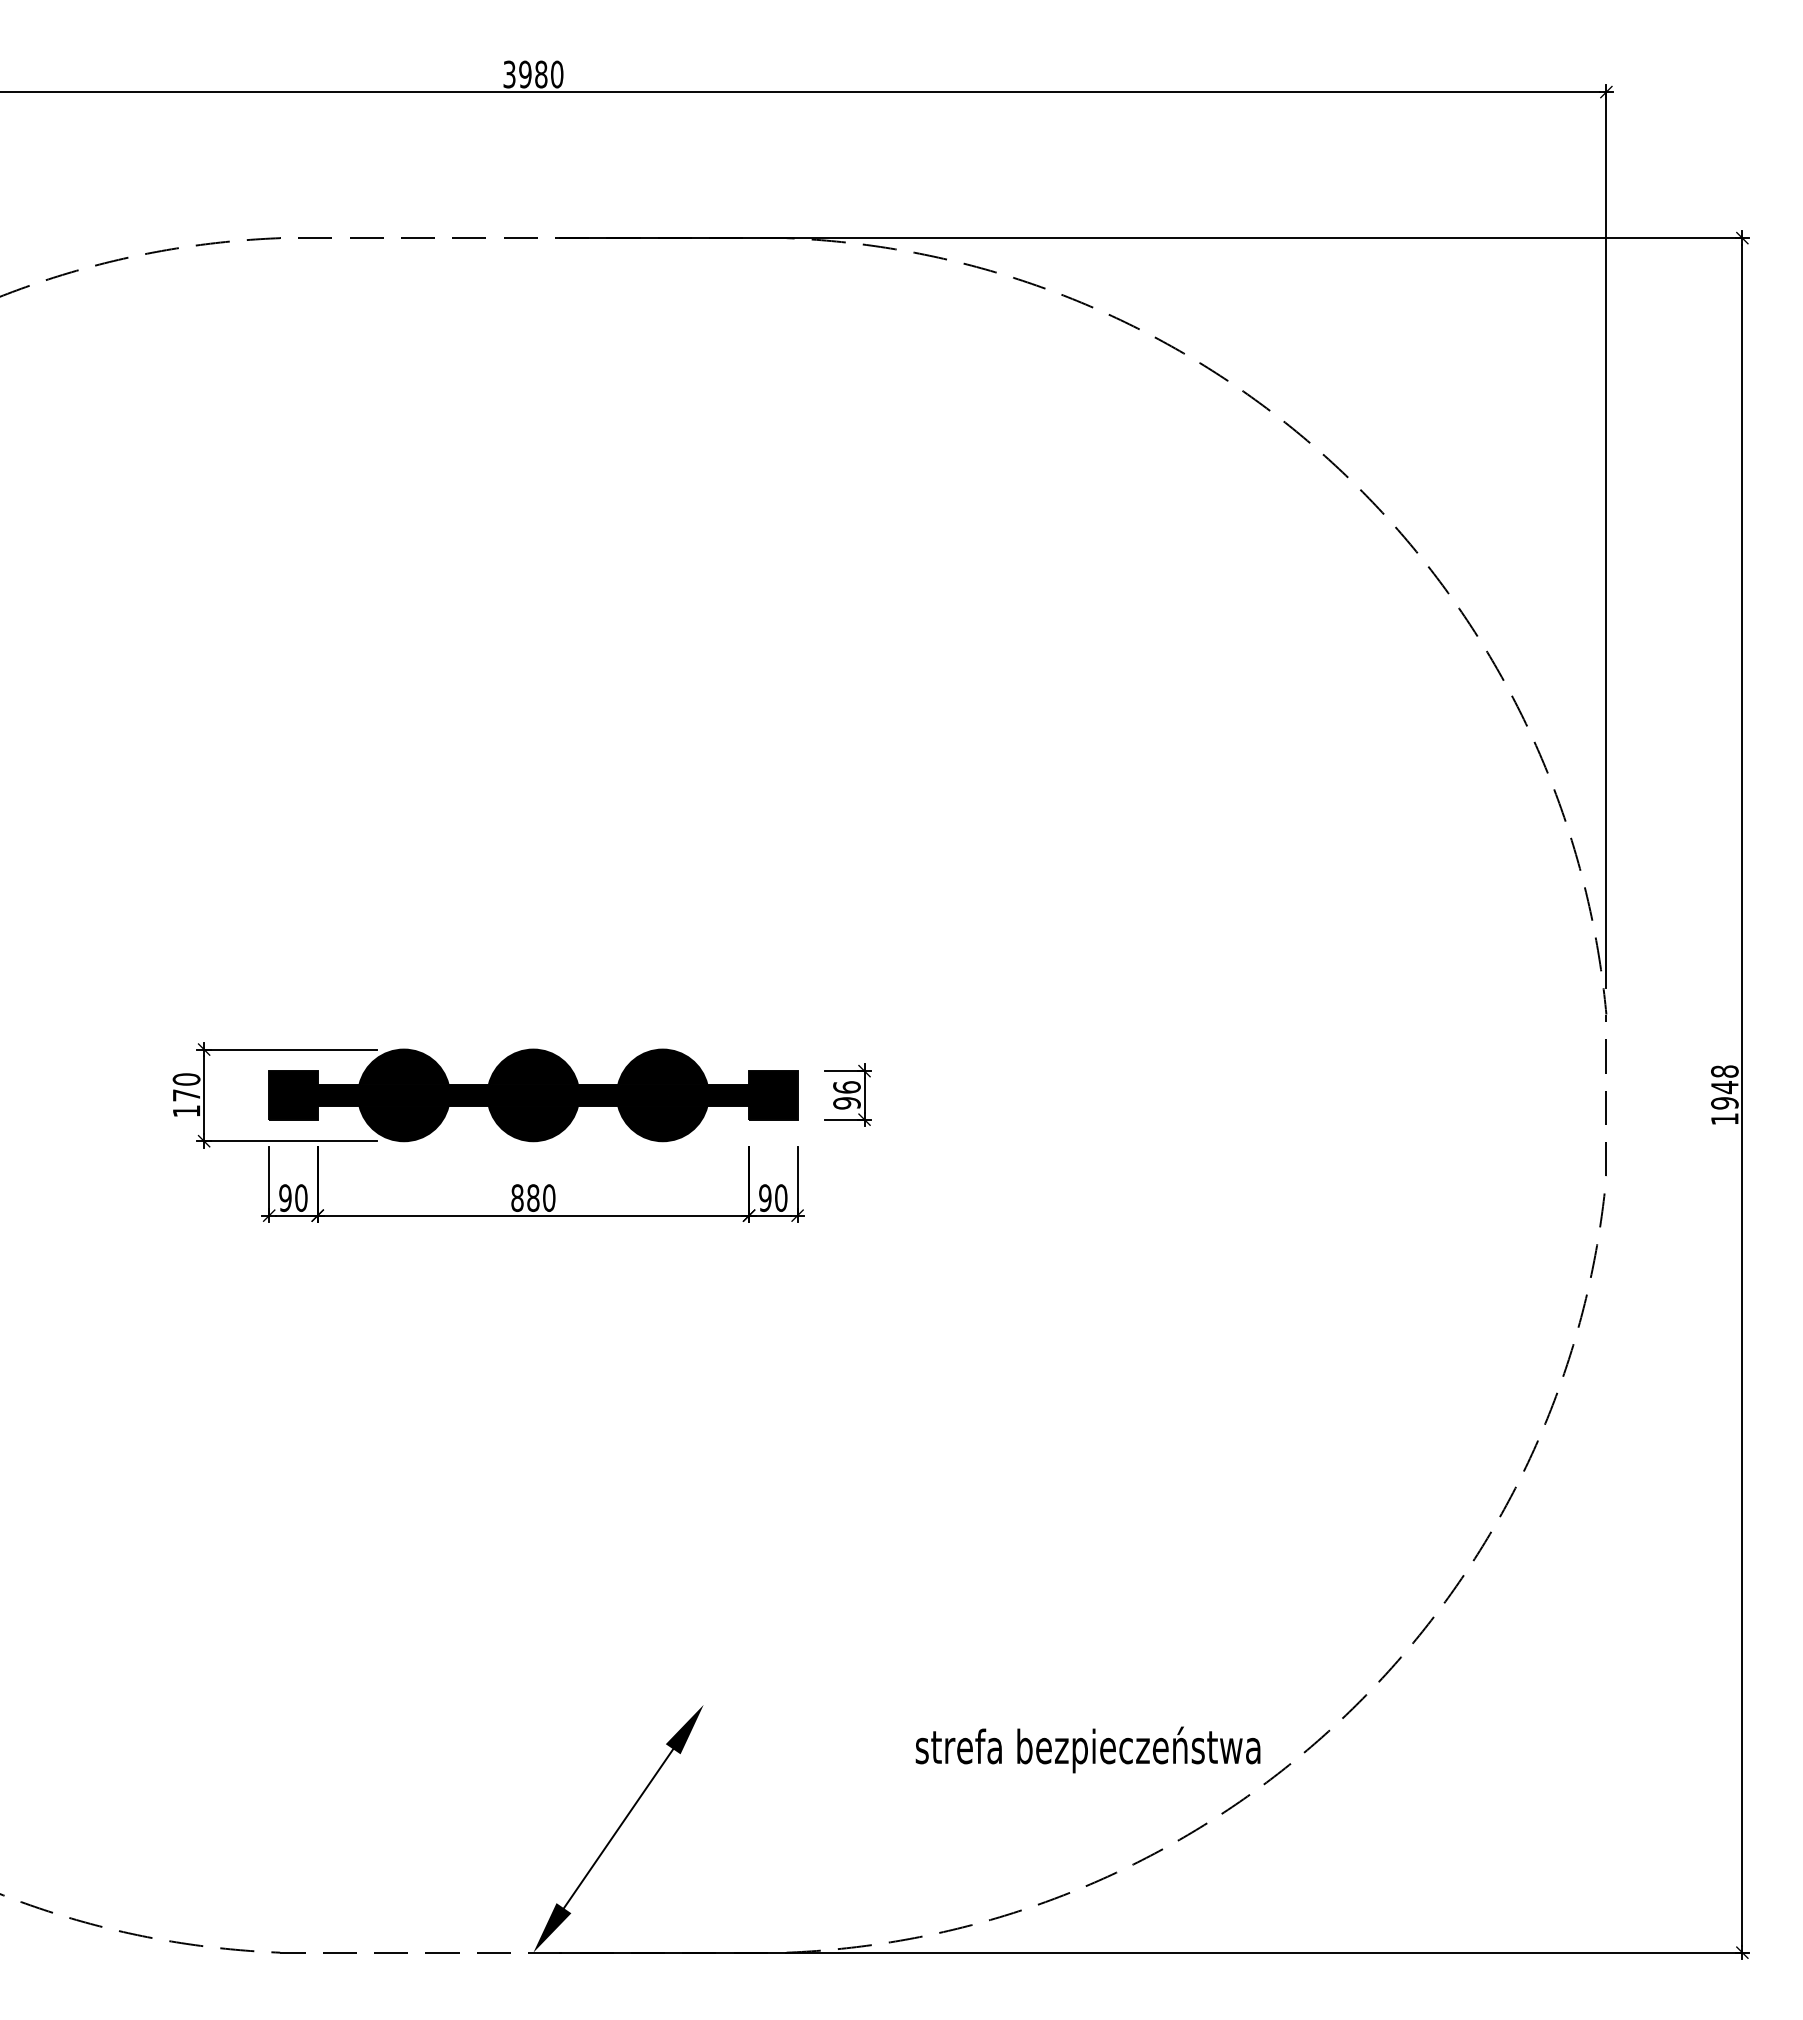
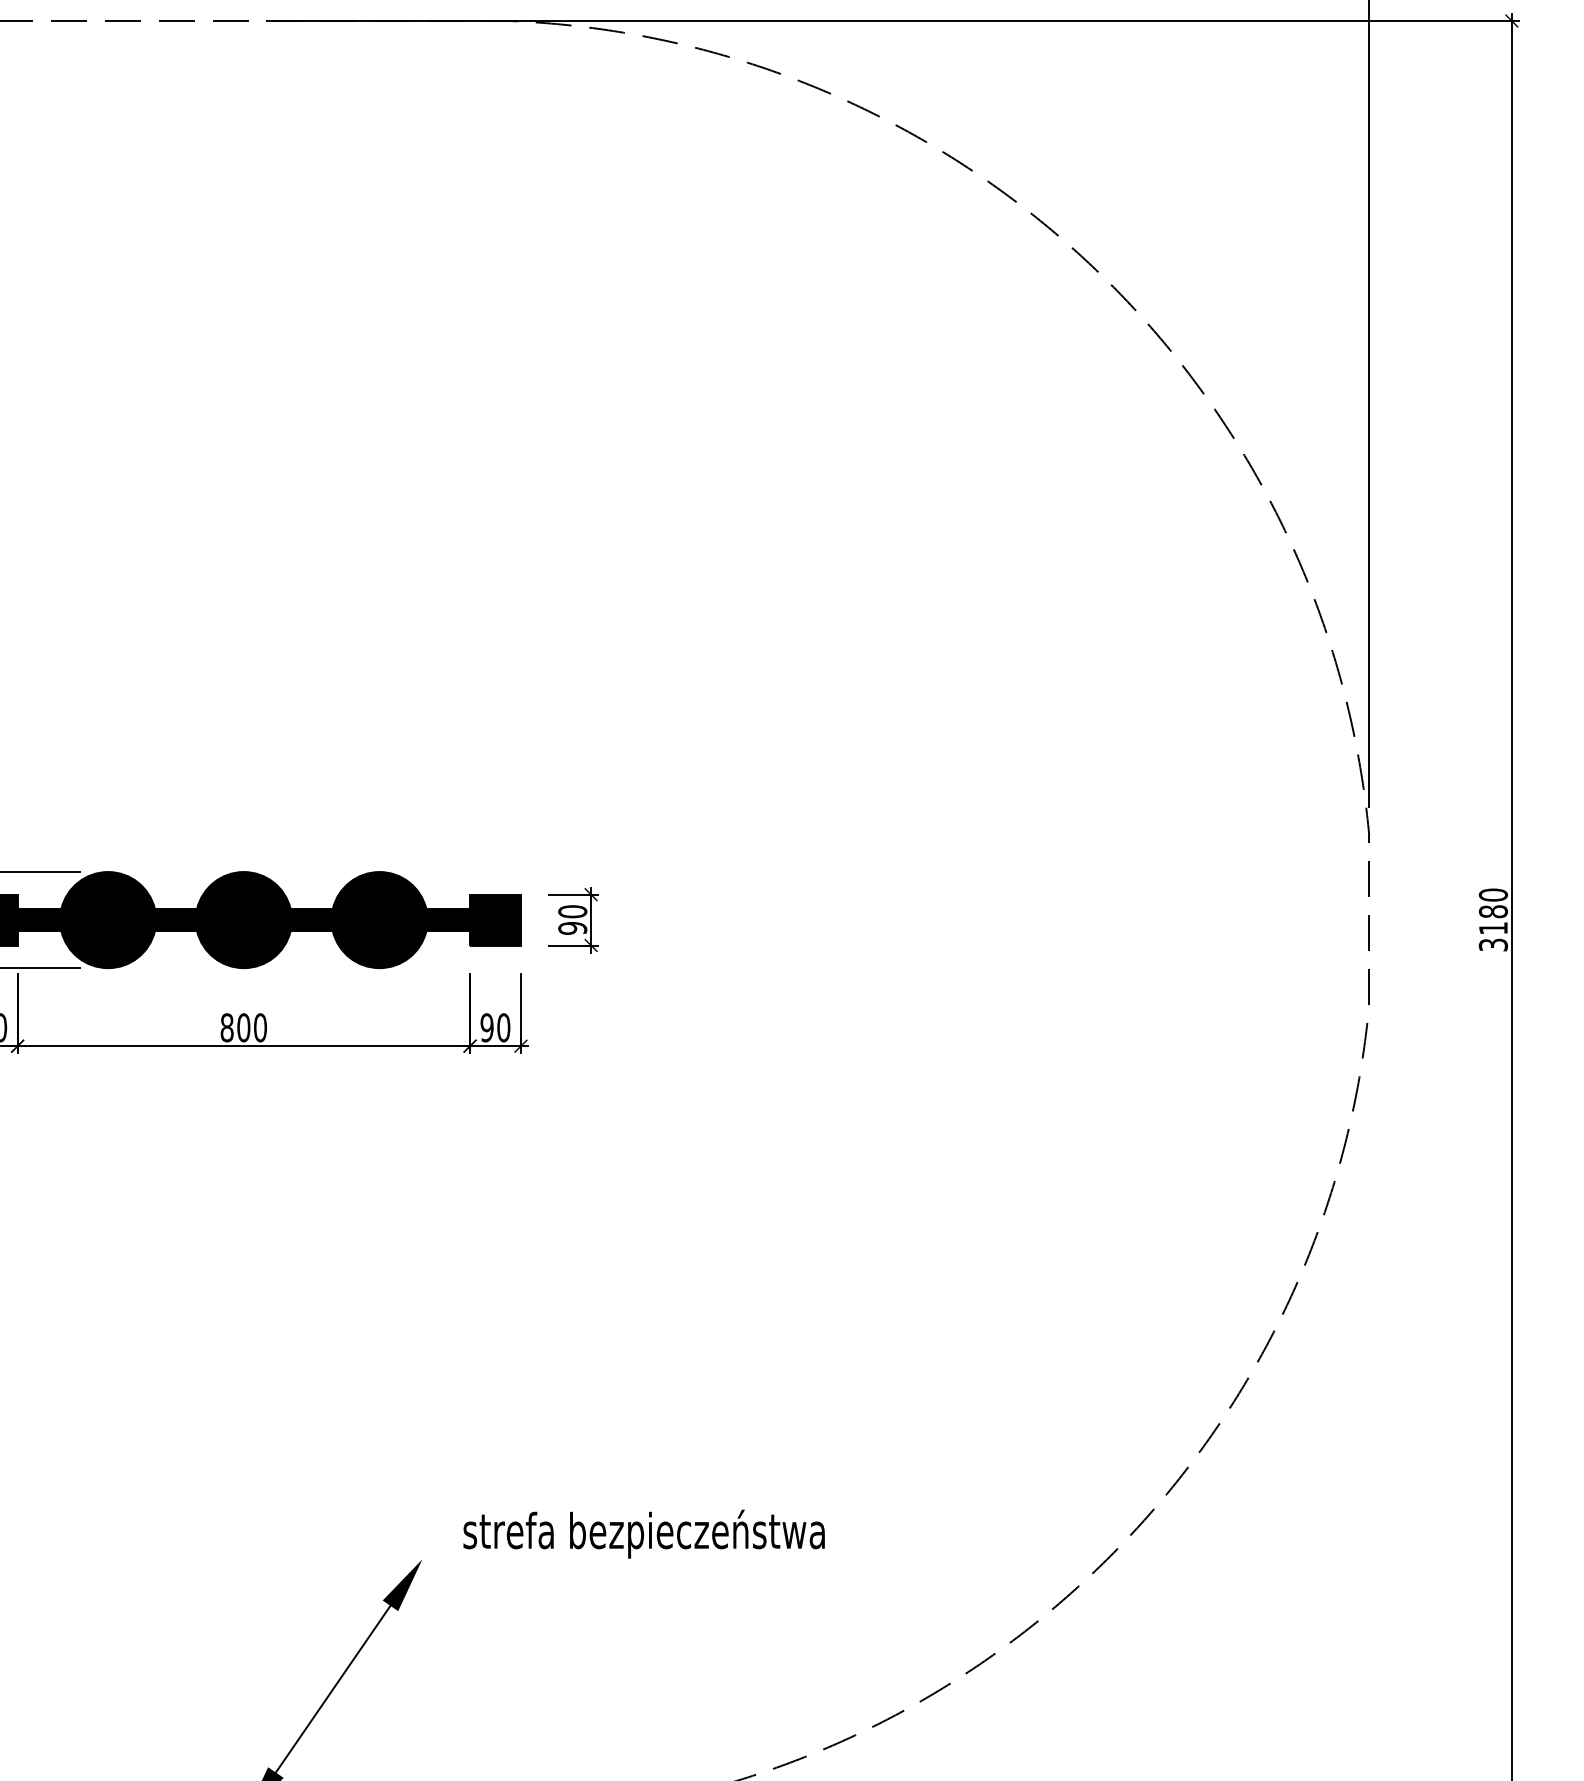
text: (846, 1087) -> (572, 911), 96 -> 90
text: (1724, 1095) -> (1493, 920), 1948 -> 3180
text: (533, 1197) -> (243, 1027), 880 -> 800
text: (1087, 1749) -> (643, 1533), moved

